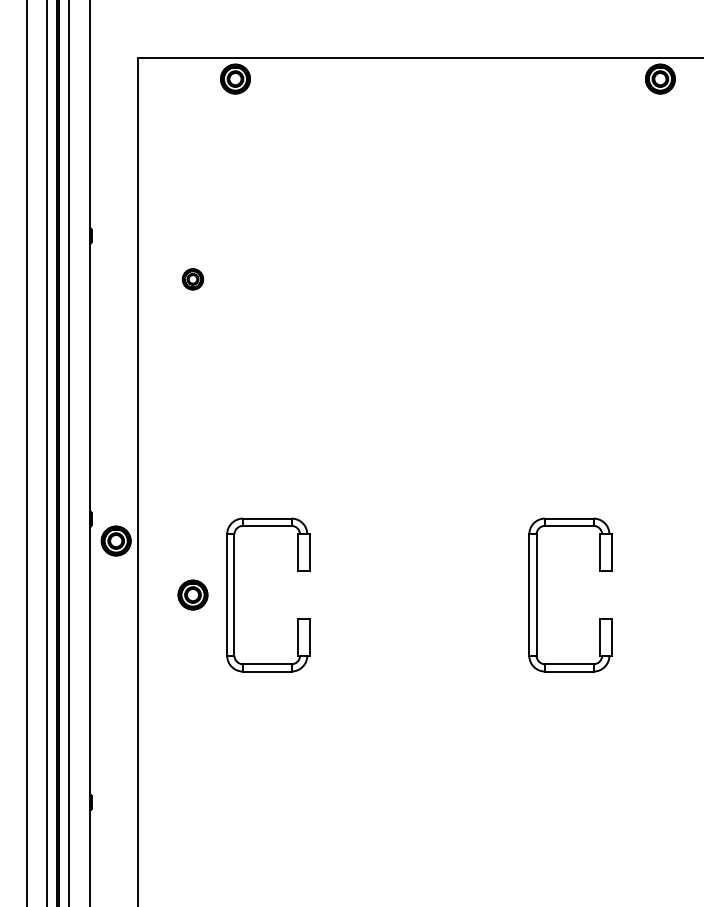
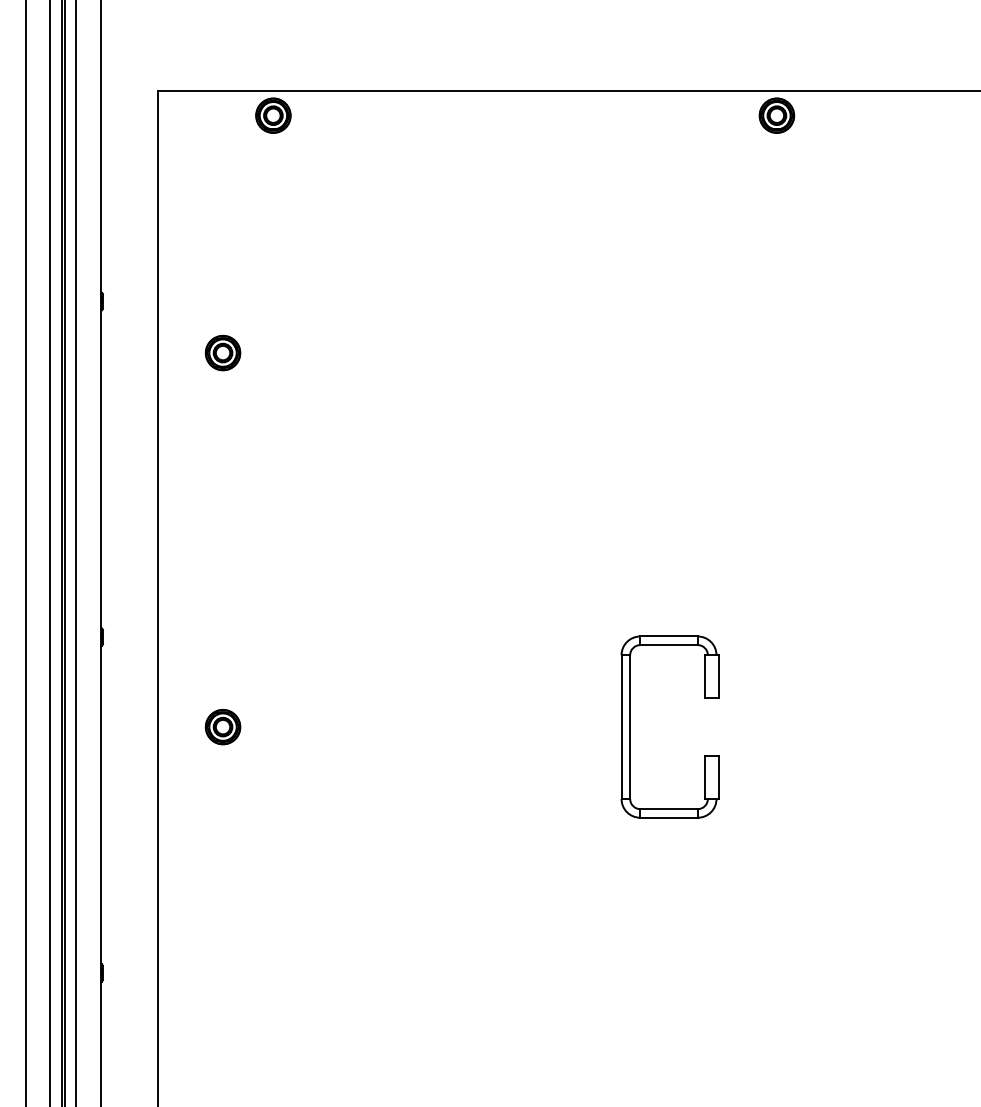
part: (192, 278) -> (222, 352), size x1.43
part: (115, 541) -> (131, 663), removed
part: (234, 594) -> (272, 726), removed

